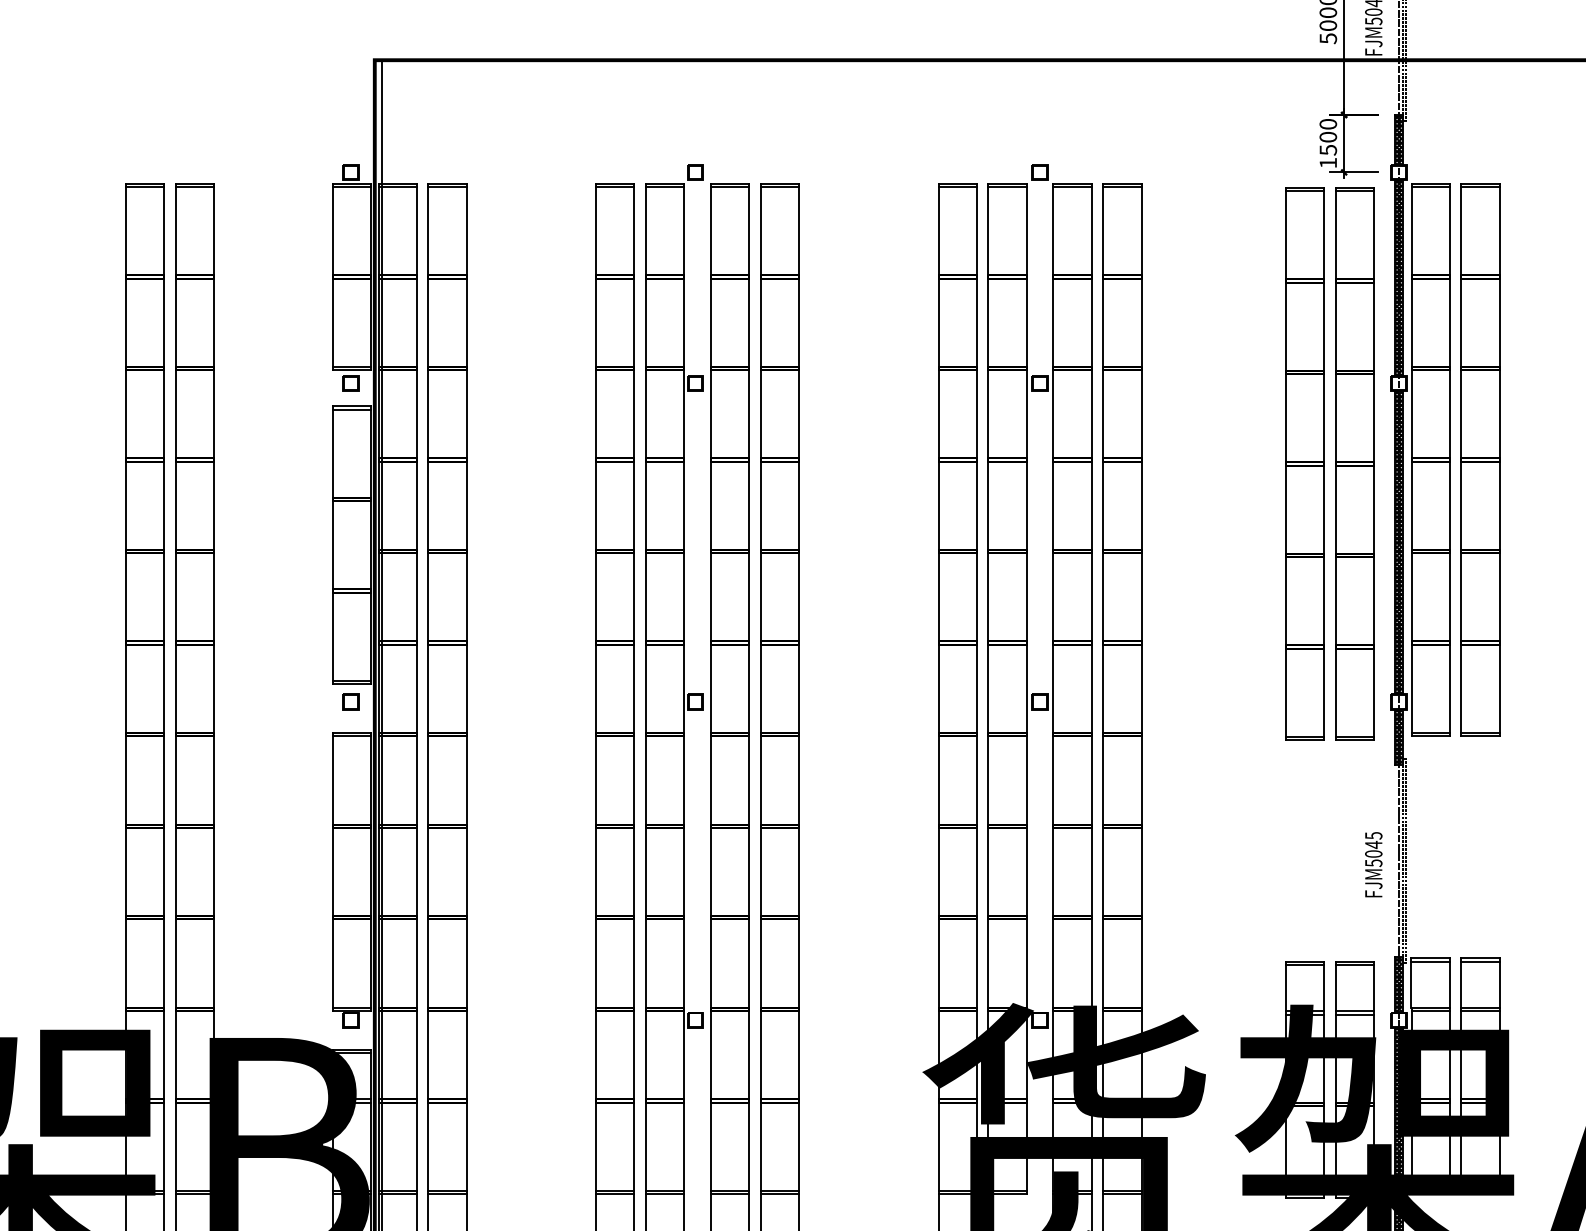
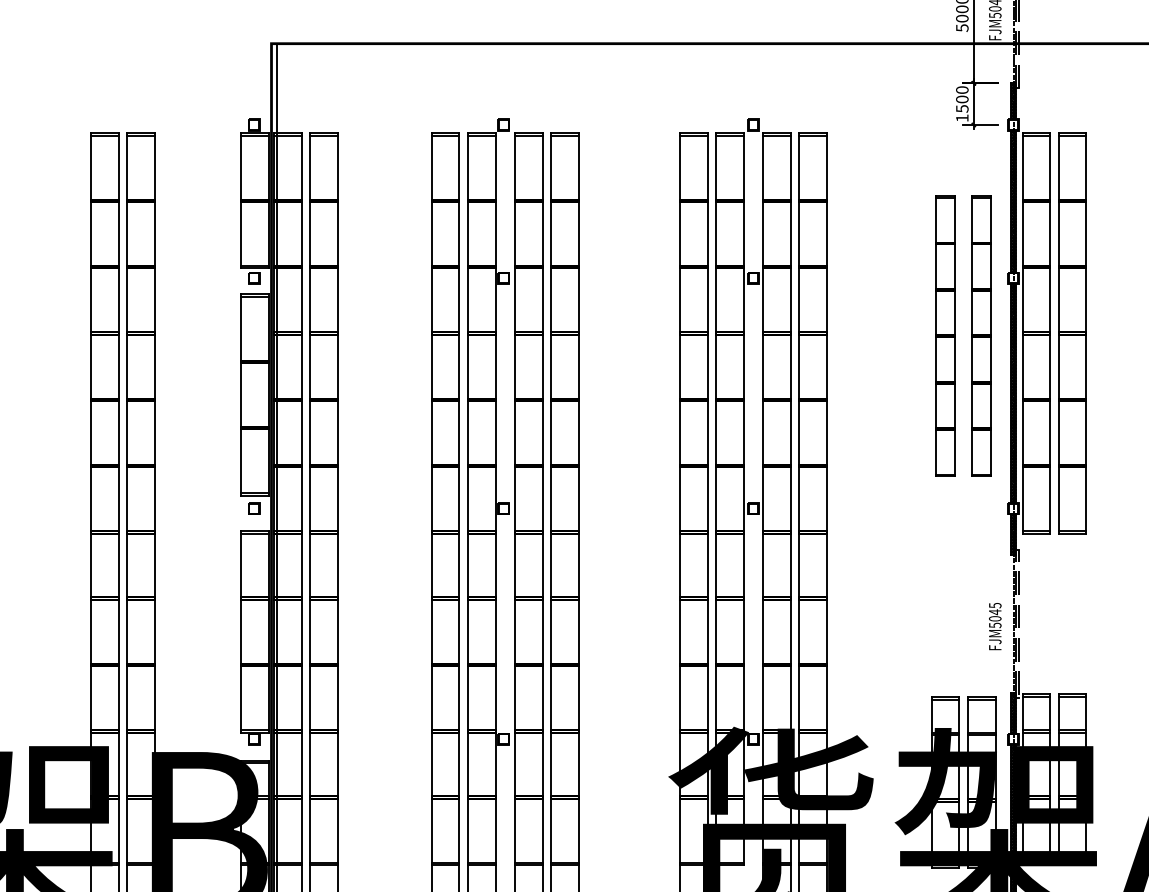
part: (1304, 463) -> (945, 335), size x0.7
part: (1354, 463) -> (981, 335), size x0.7

